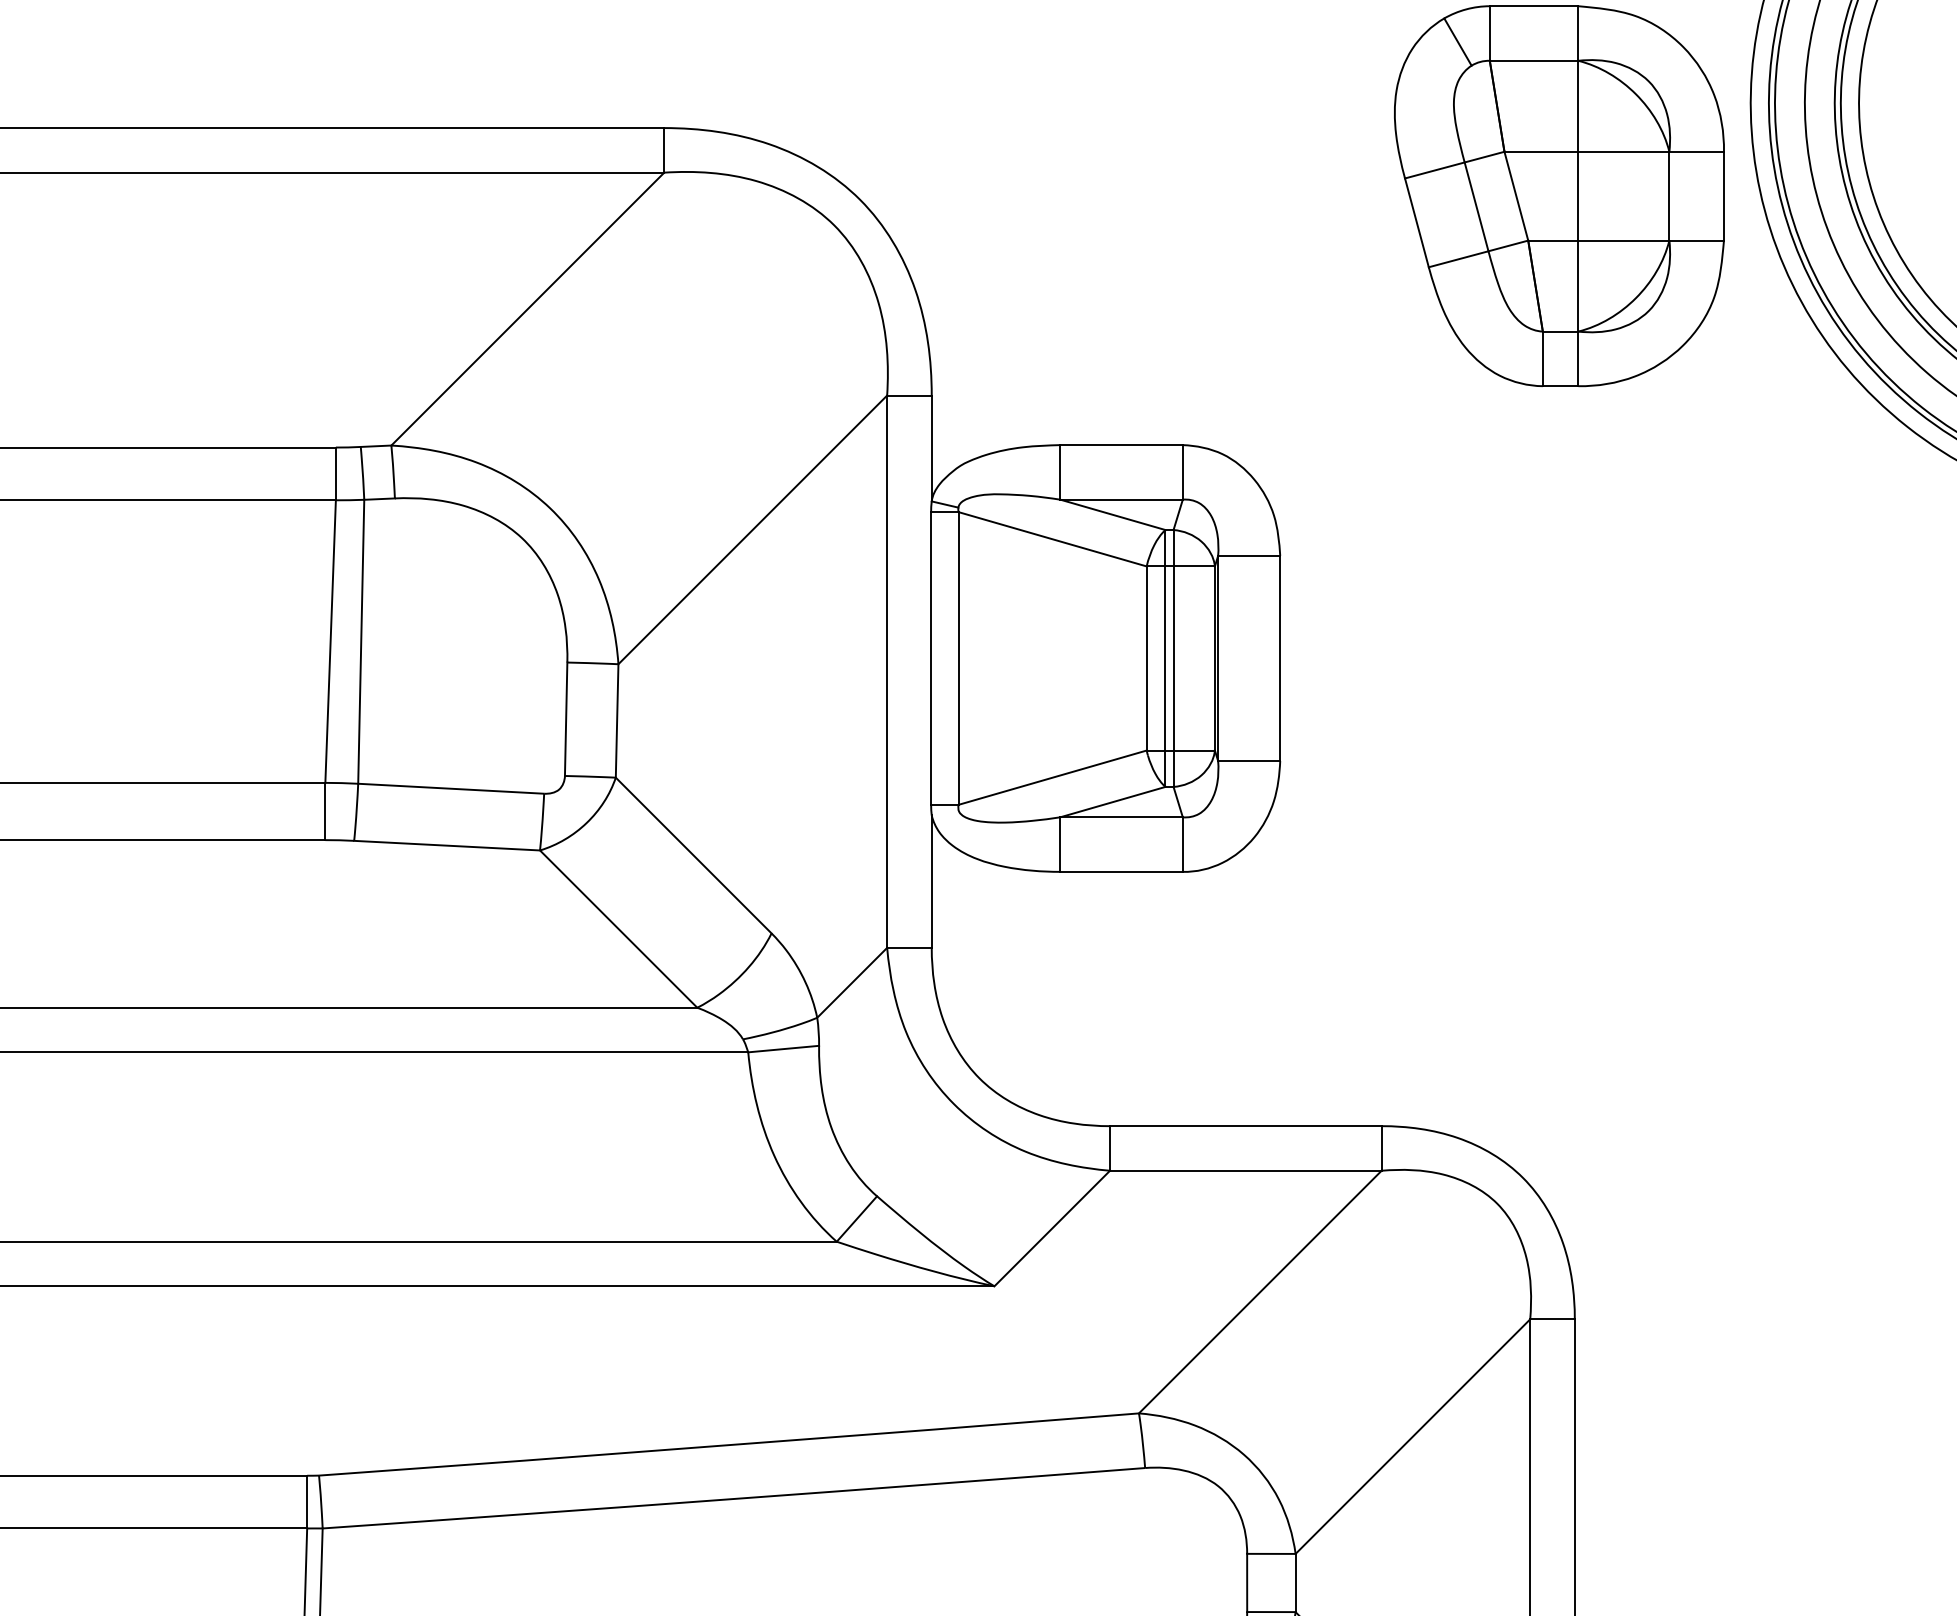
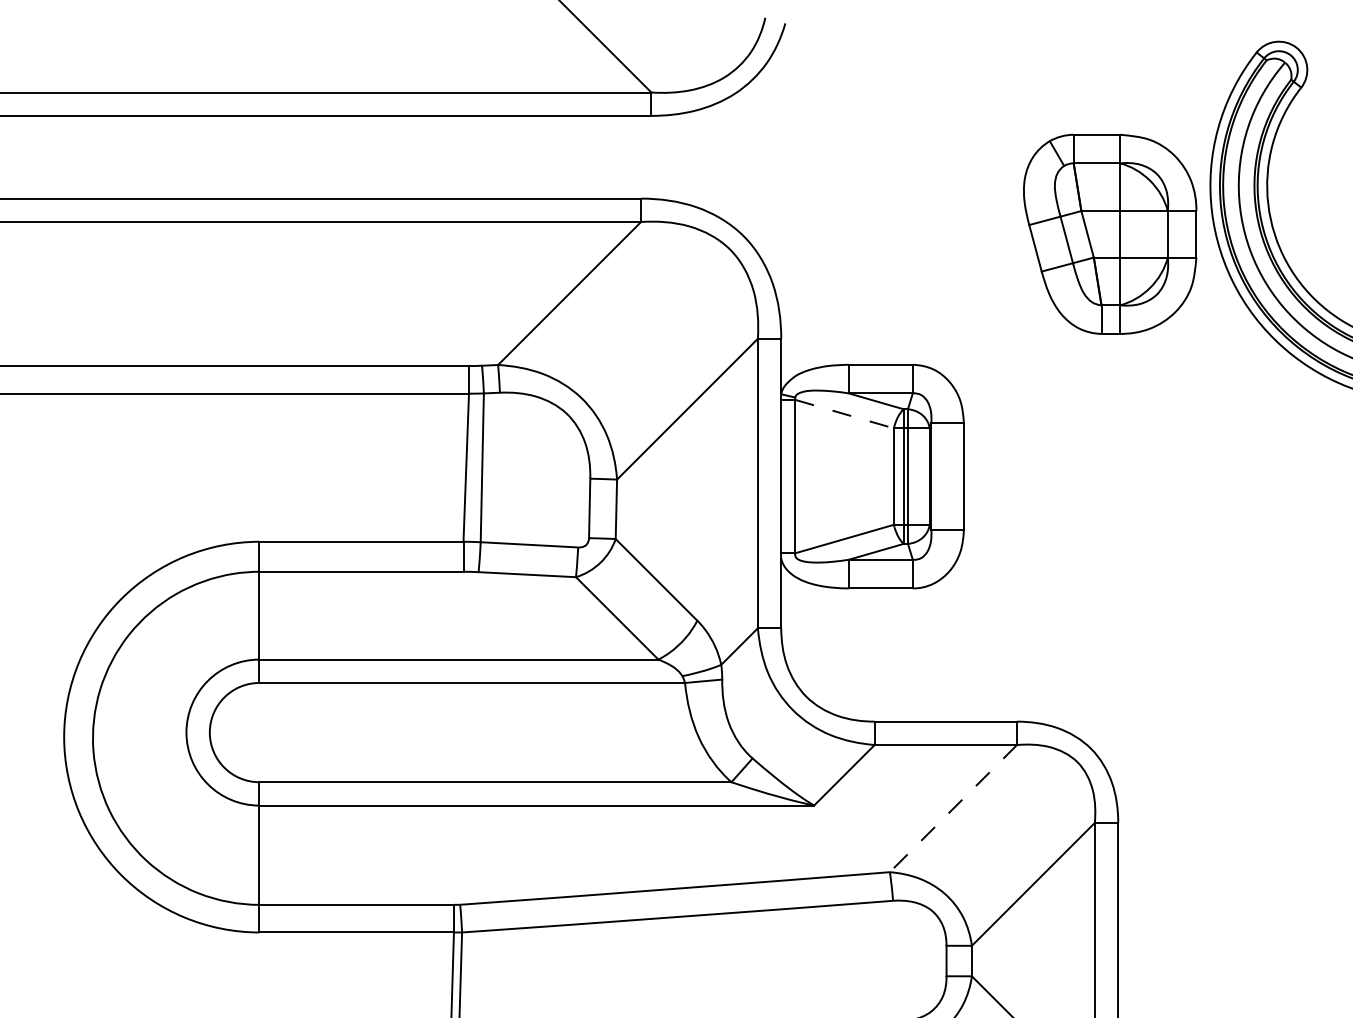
line: (1054, 539) -> (845, 414), solid -> dashed
line: (1260, 1291) -> (953, 808), solid -> dashed

